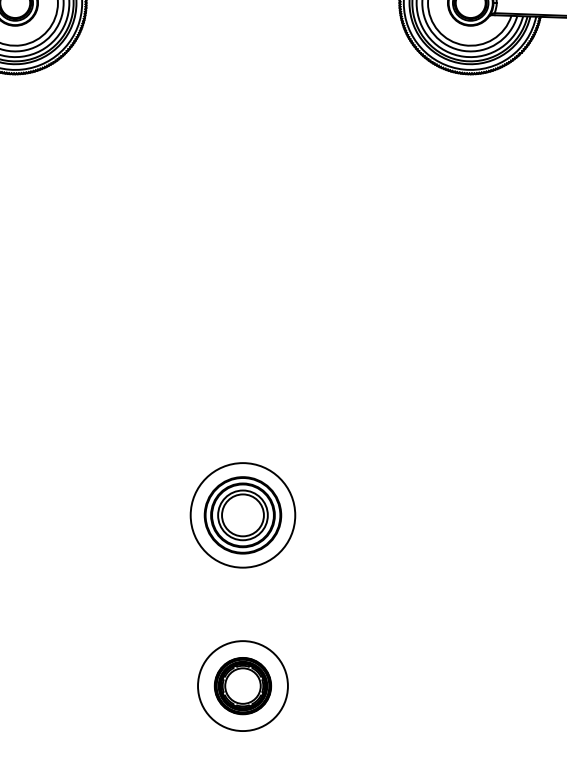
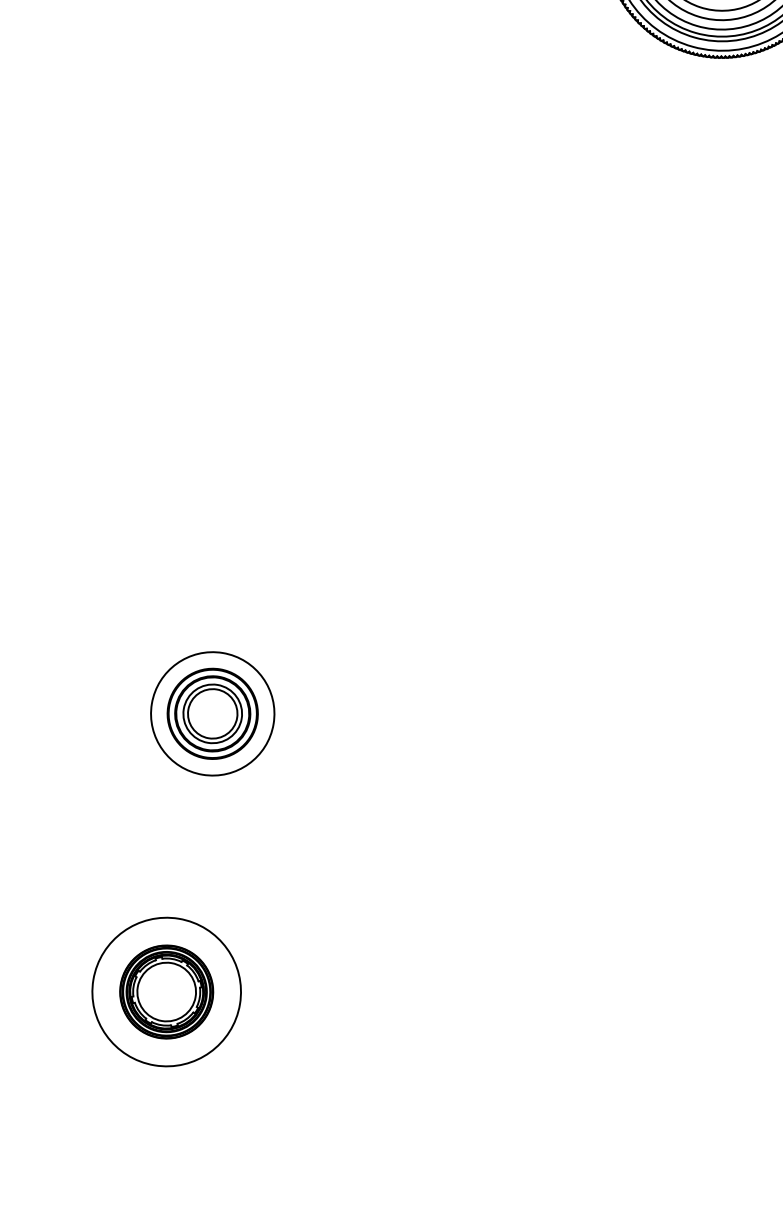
part: (242, 515) -> (211, 713), size x0.71

